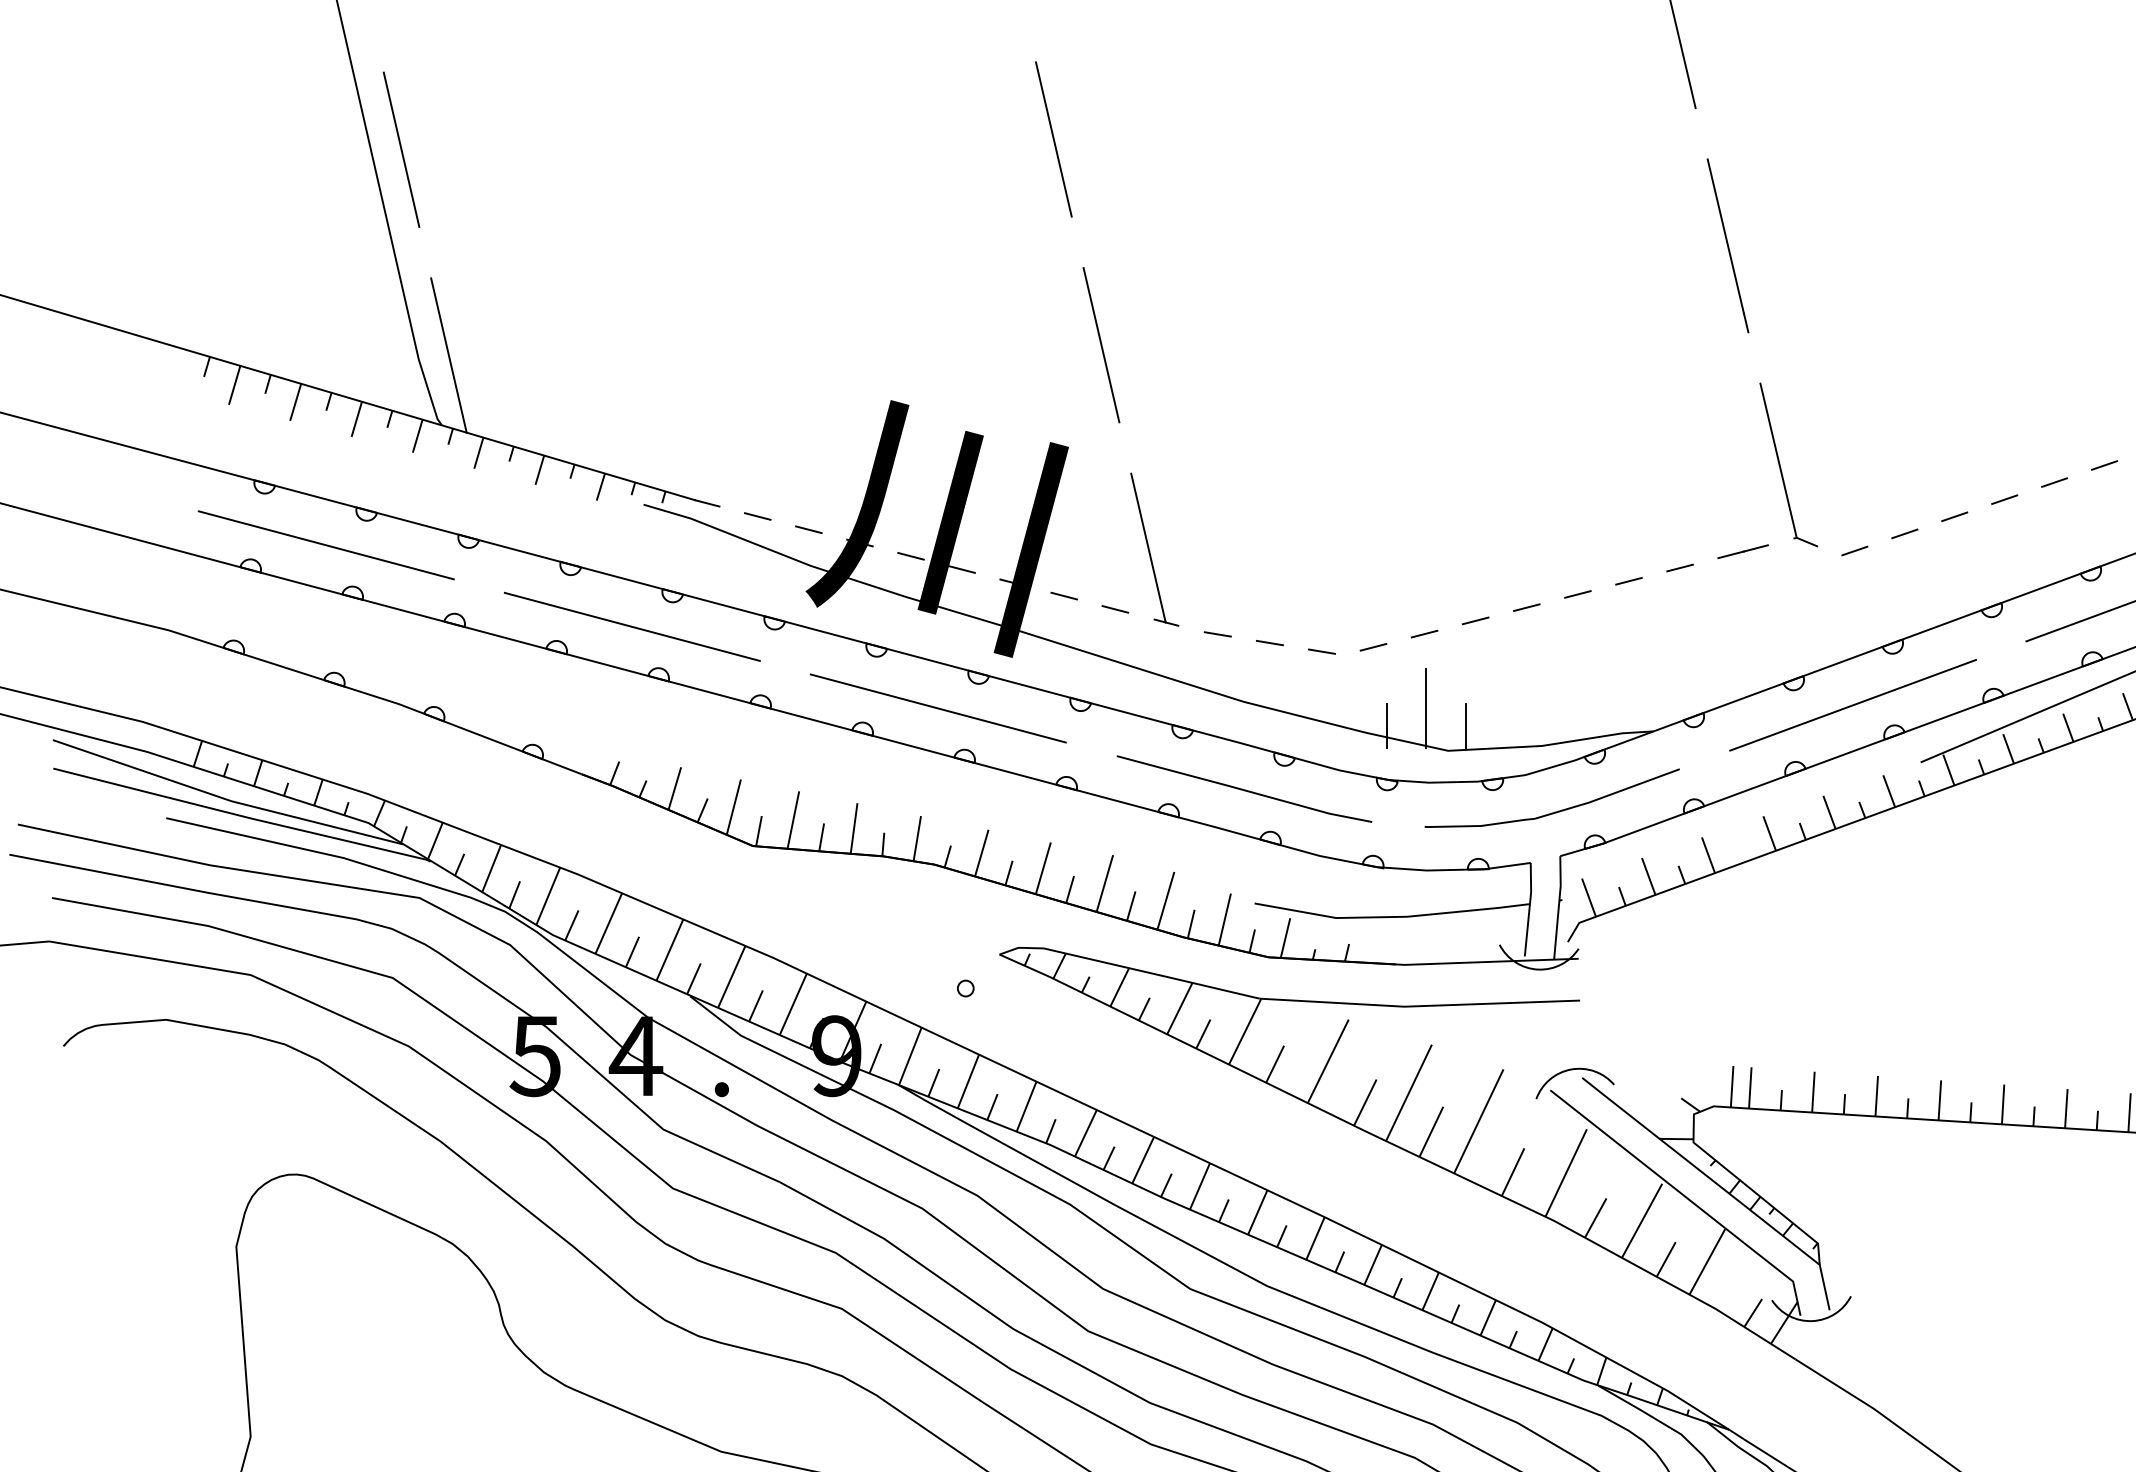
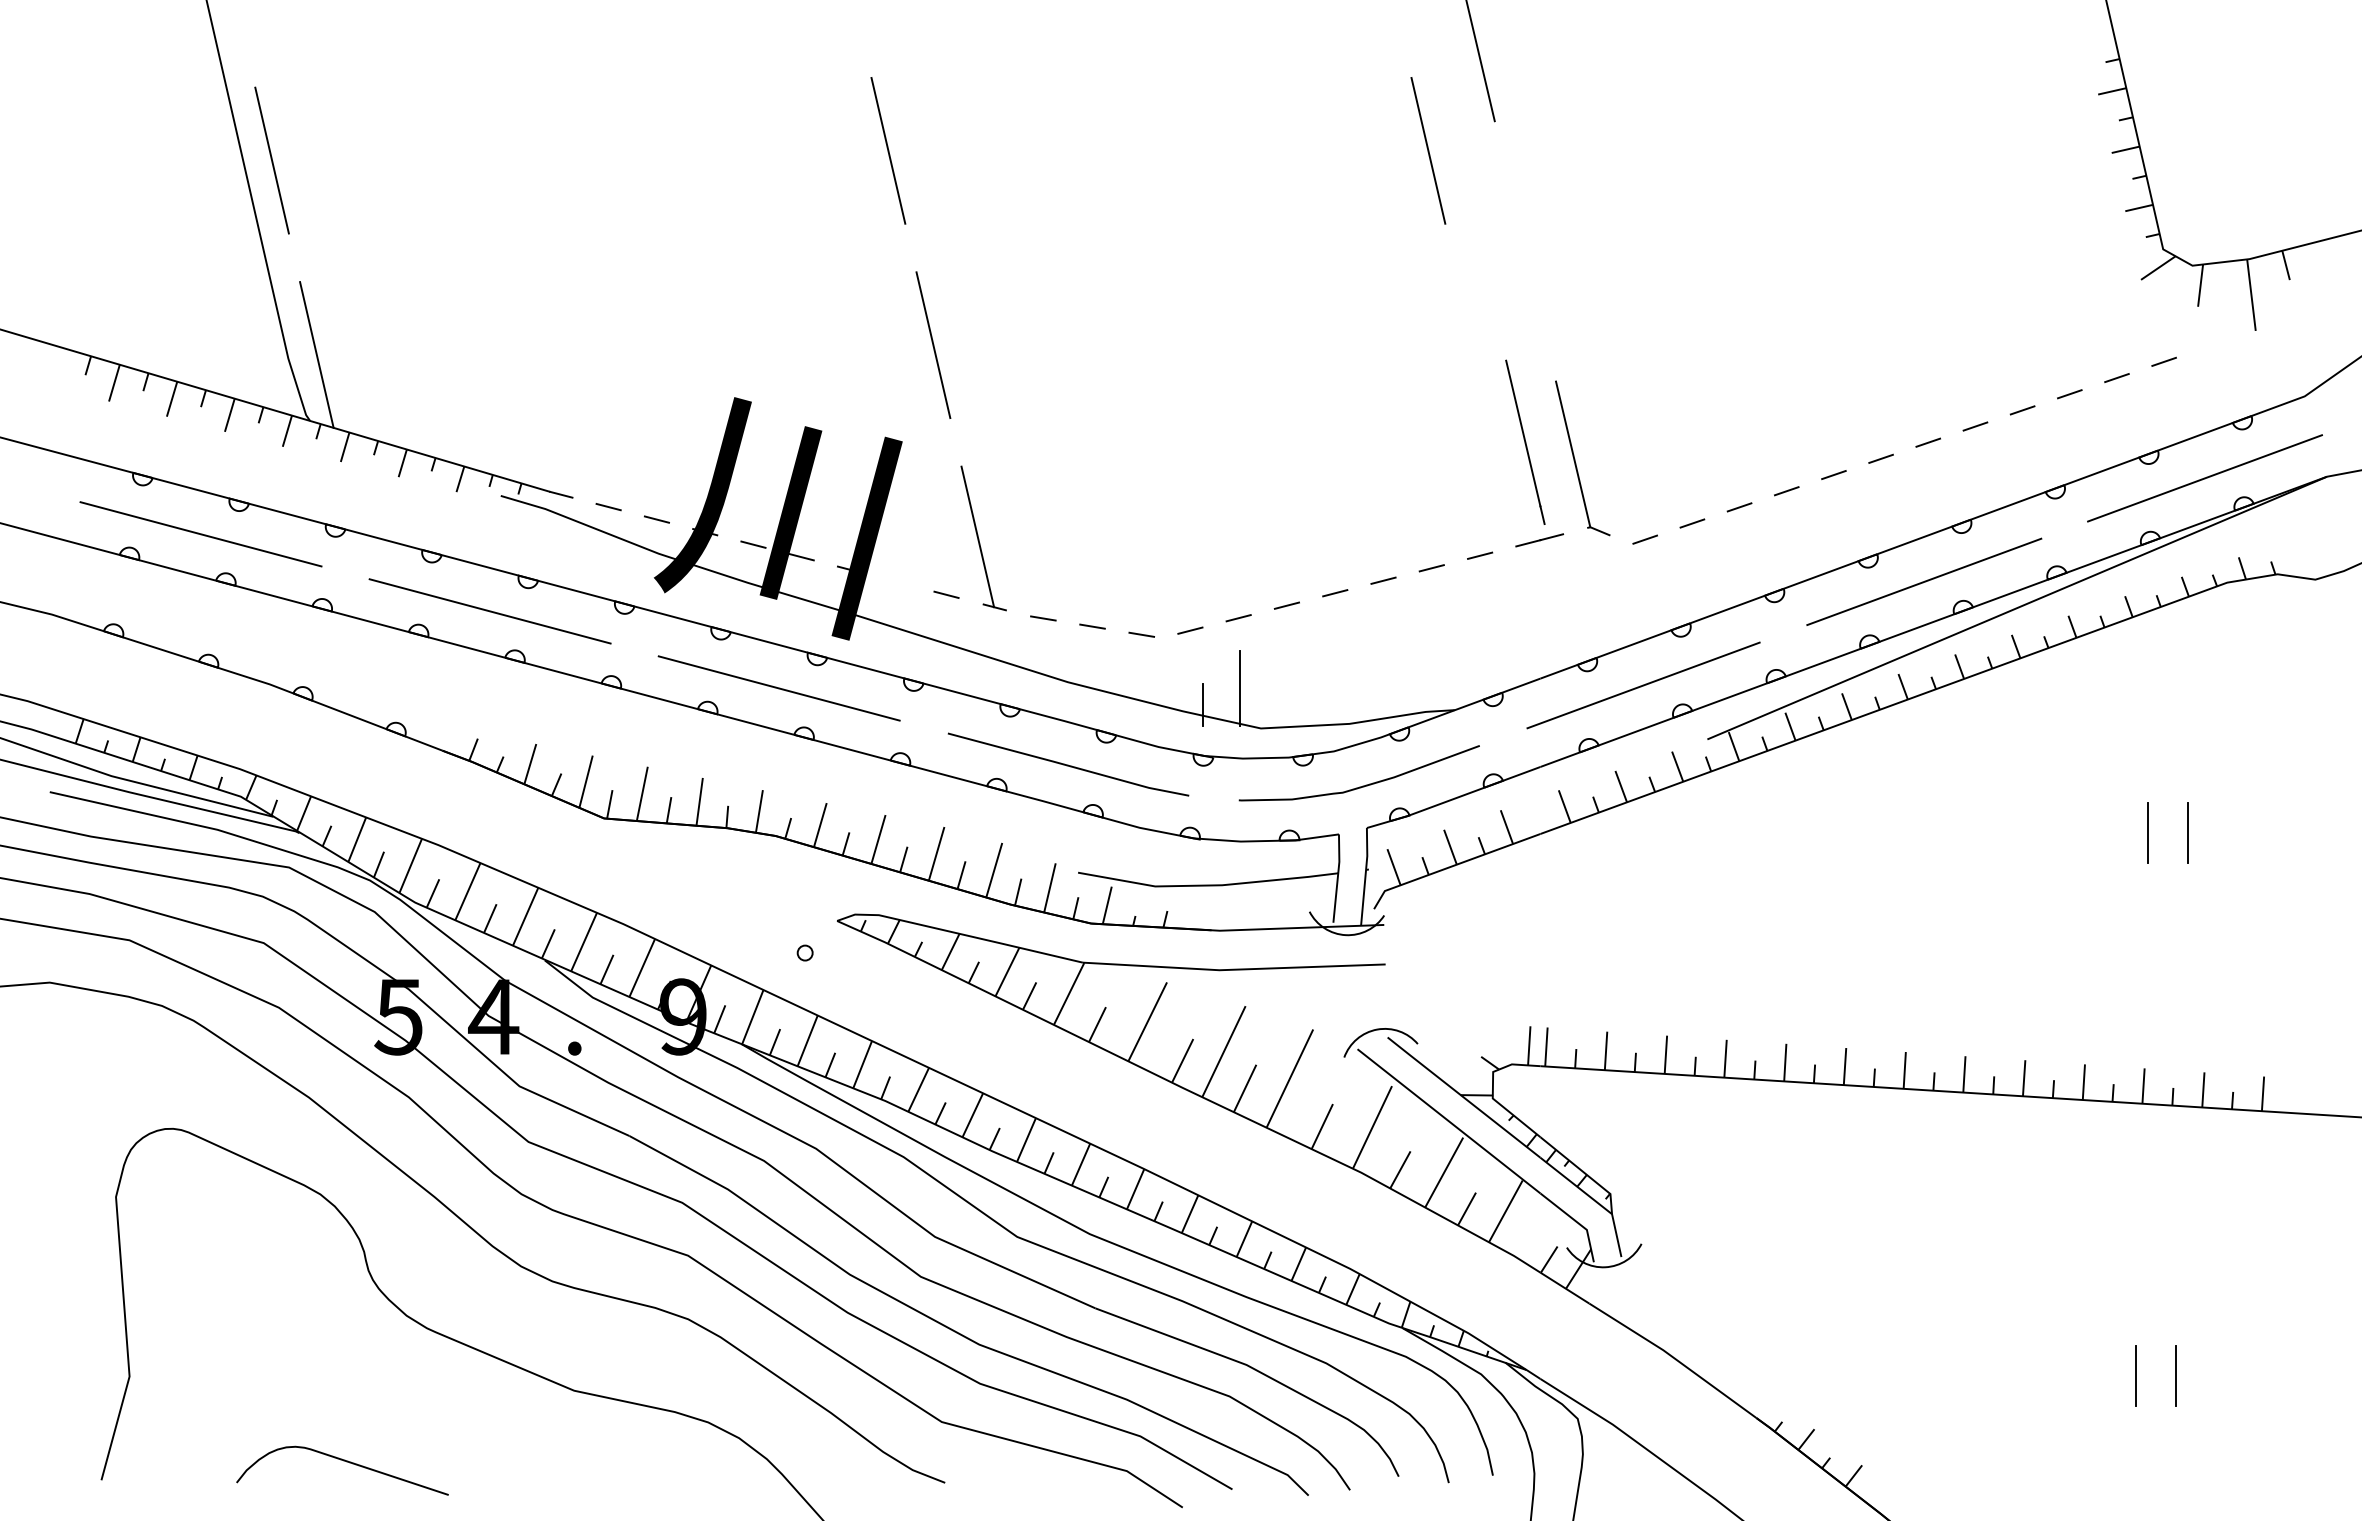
line: (1625, 139) -> (1428, 150), added
line: (1728, 244) -> (1525, 441), moved
line: (1064, 596) -> (898, 582), removed
line: (1465, 725) -> (1277, 704), removed

